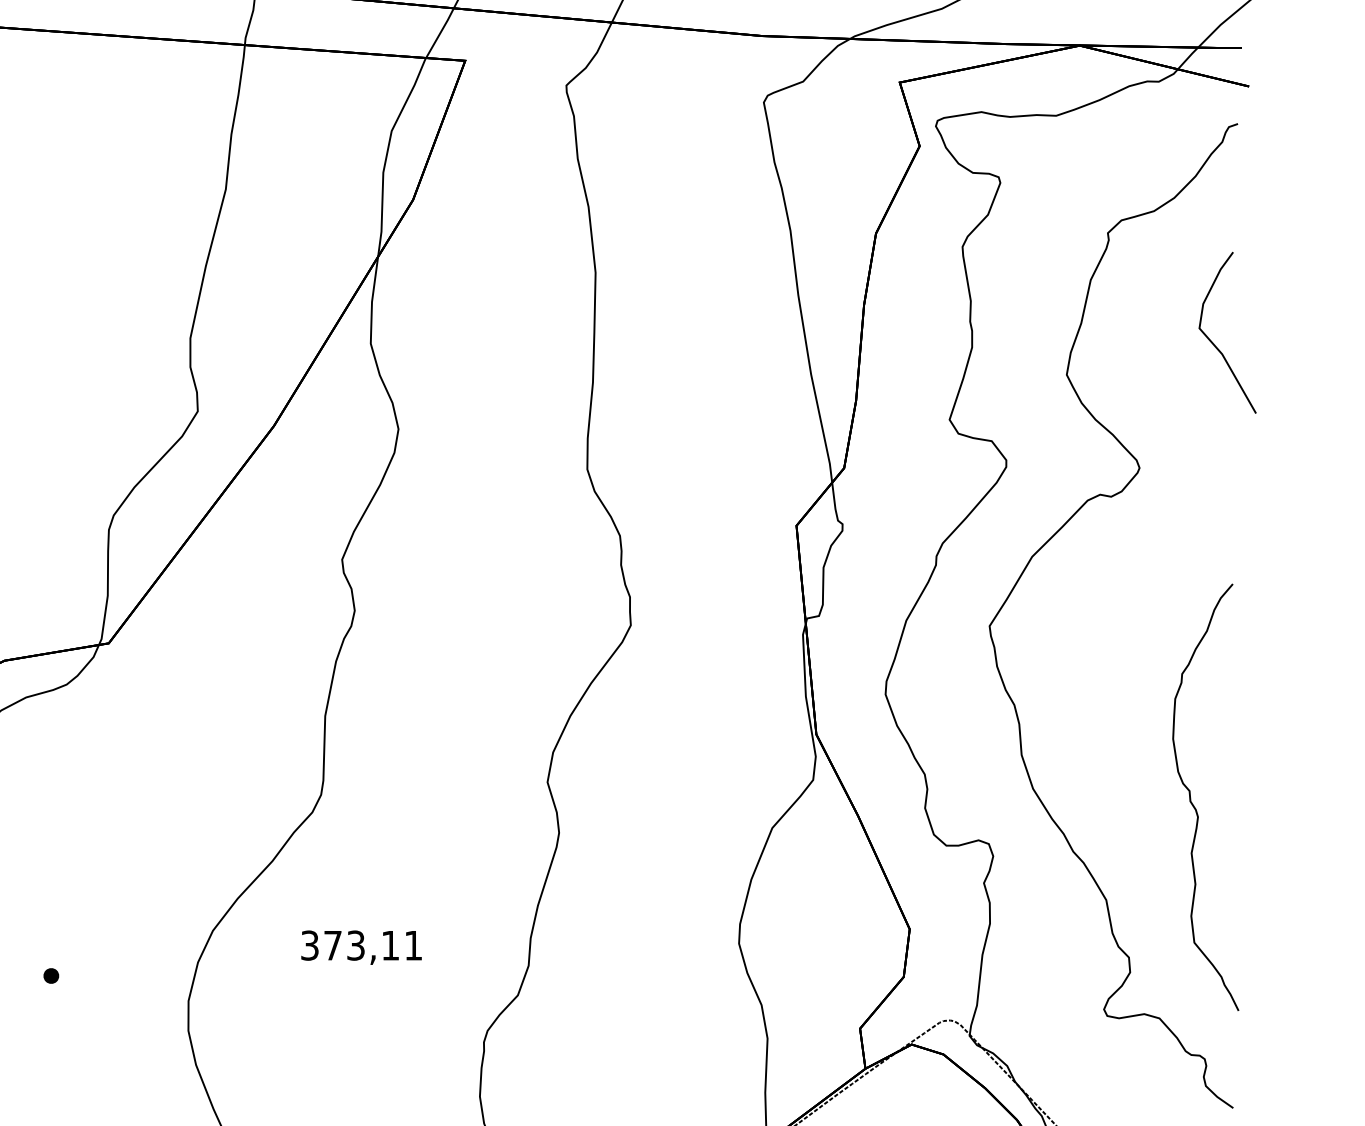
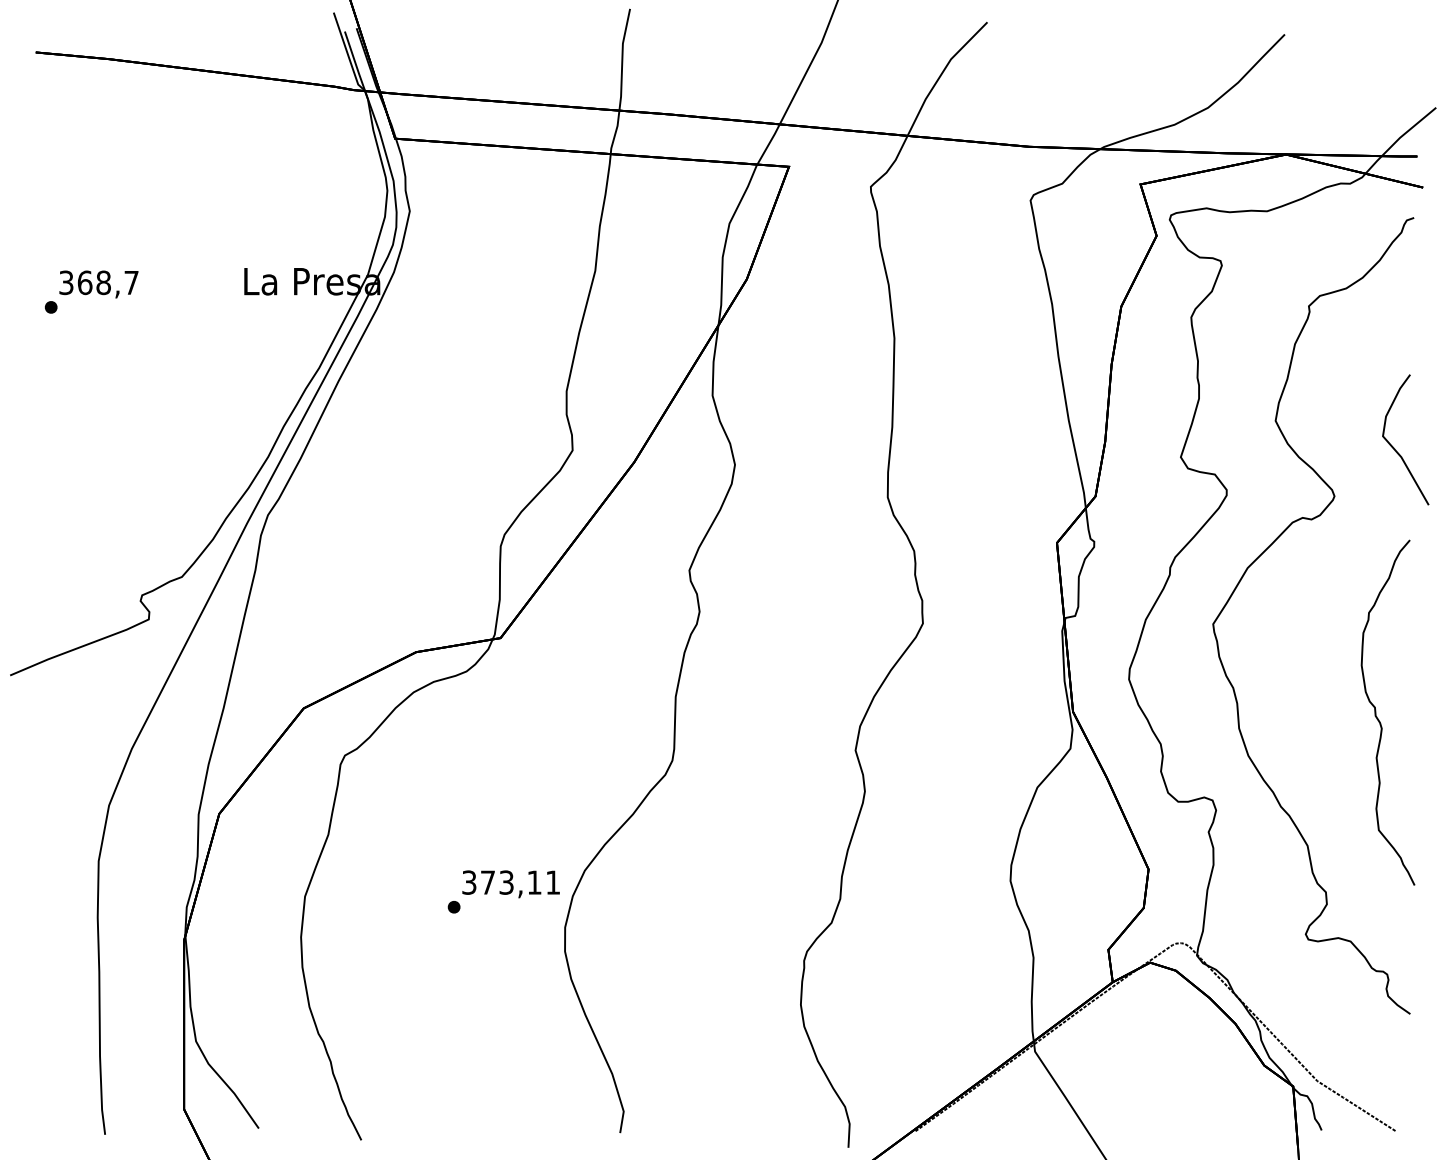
curve: (1213, 342) -> (1394, 447), moved
curve: (1195, 805) -> (1379, 719), moved
text: (360, 947) -> (510, 884), moved

